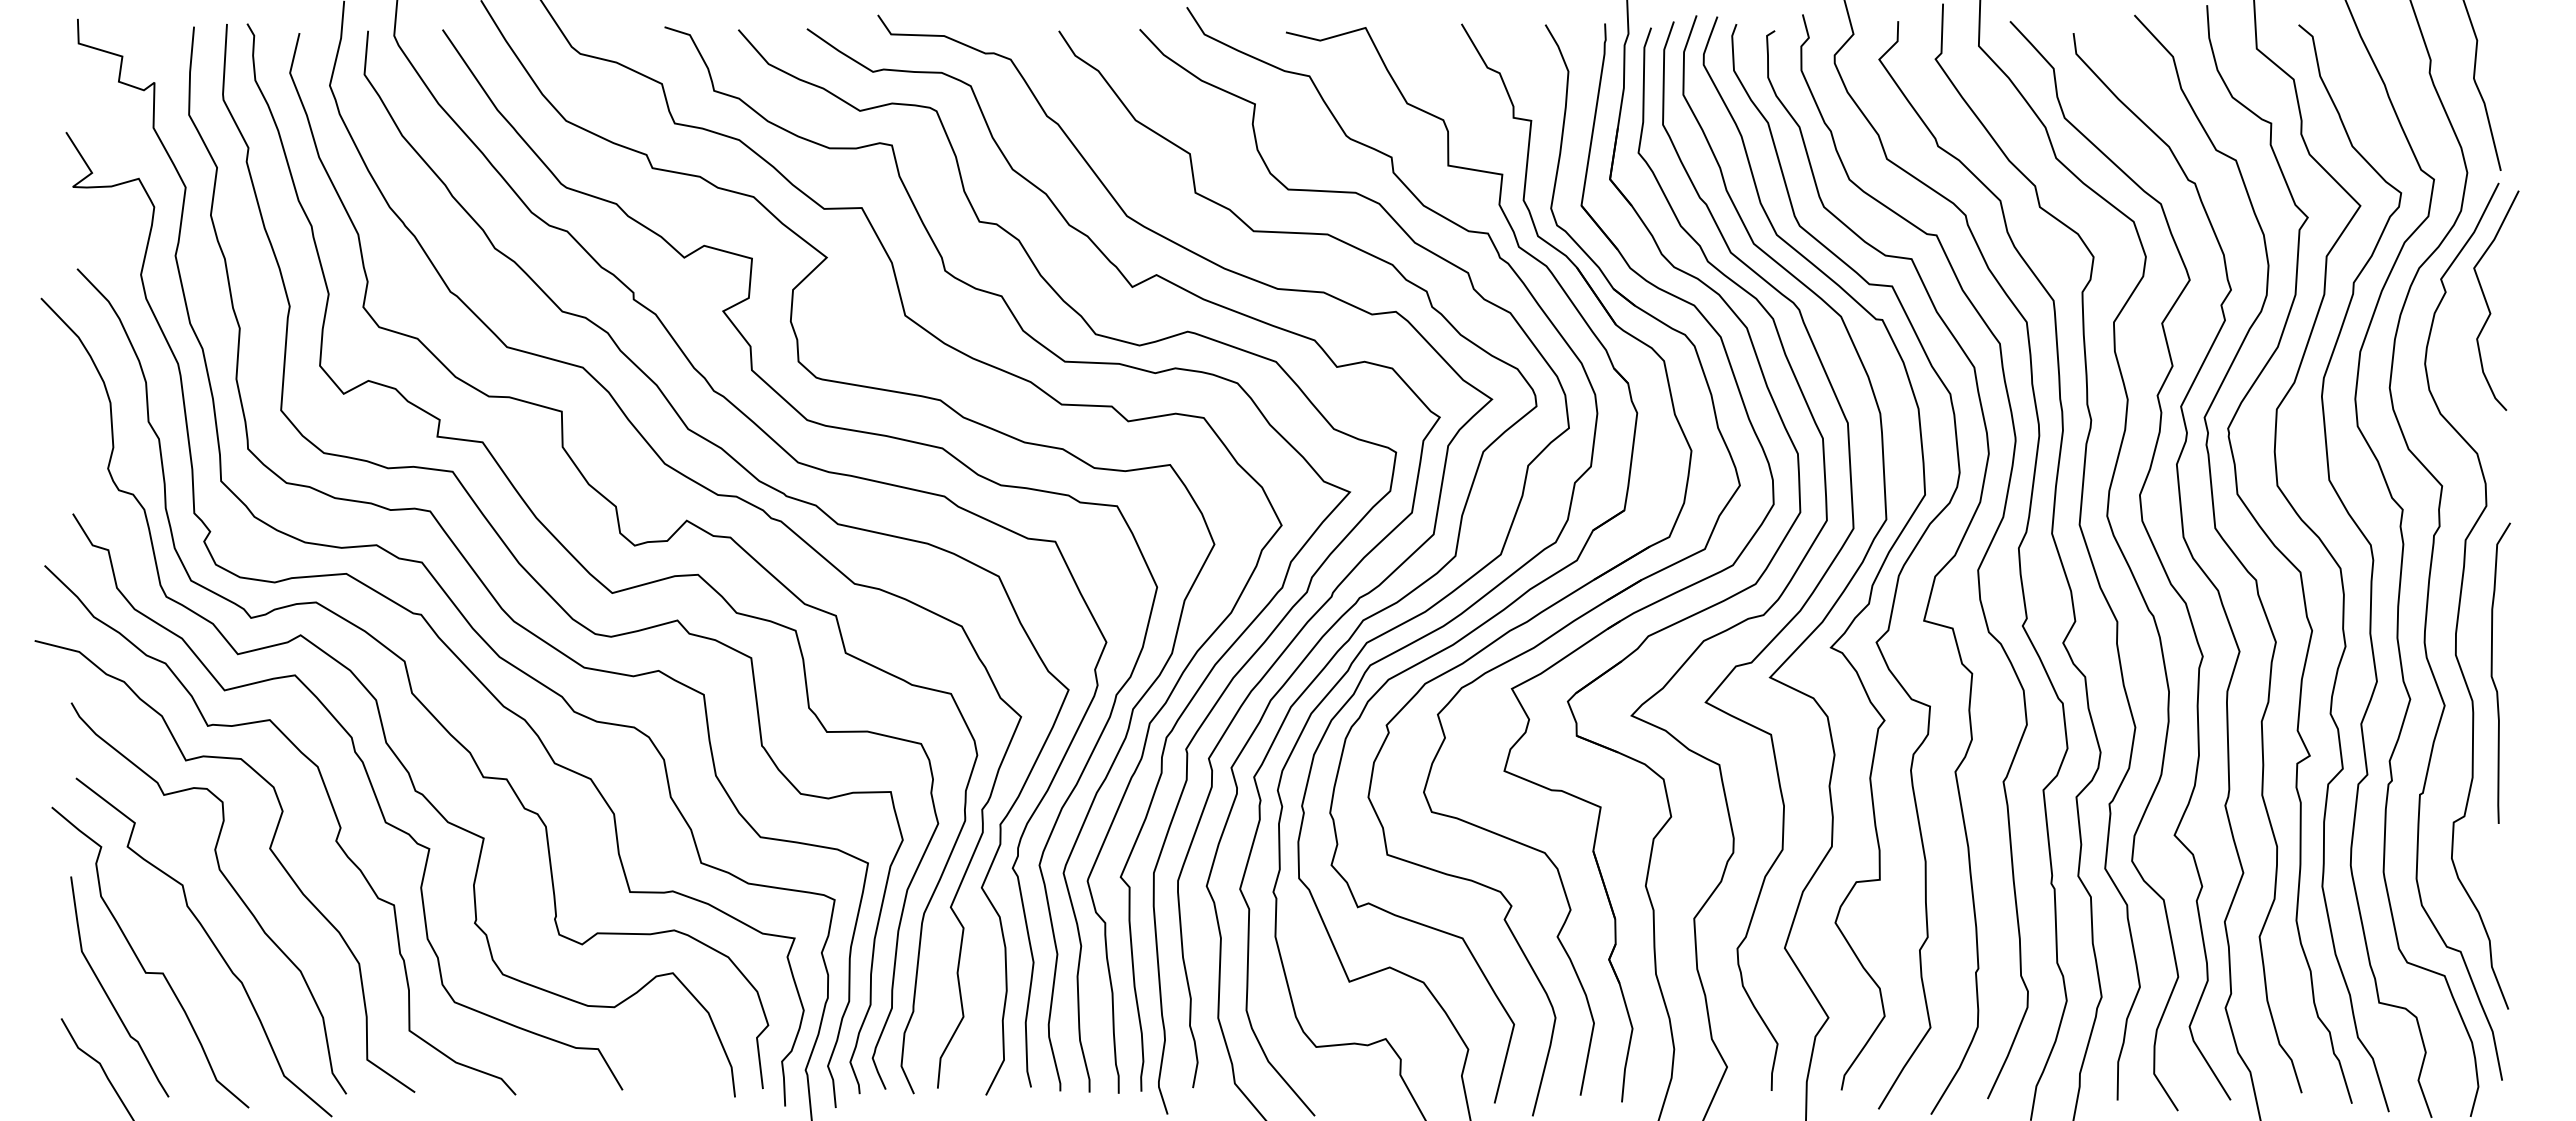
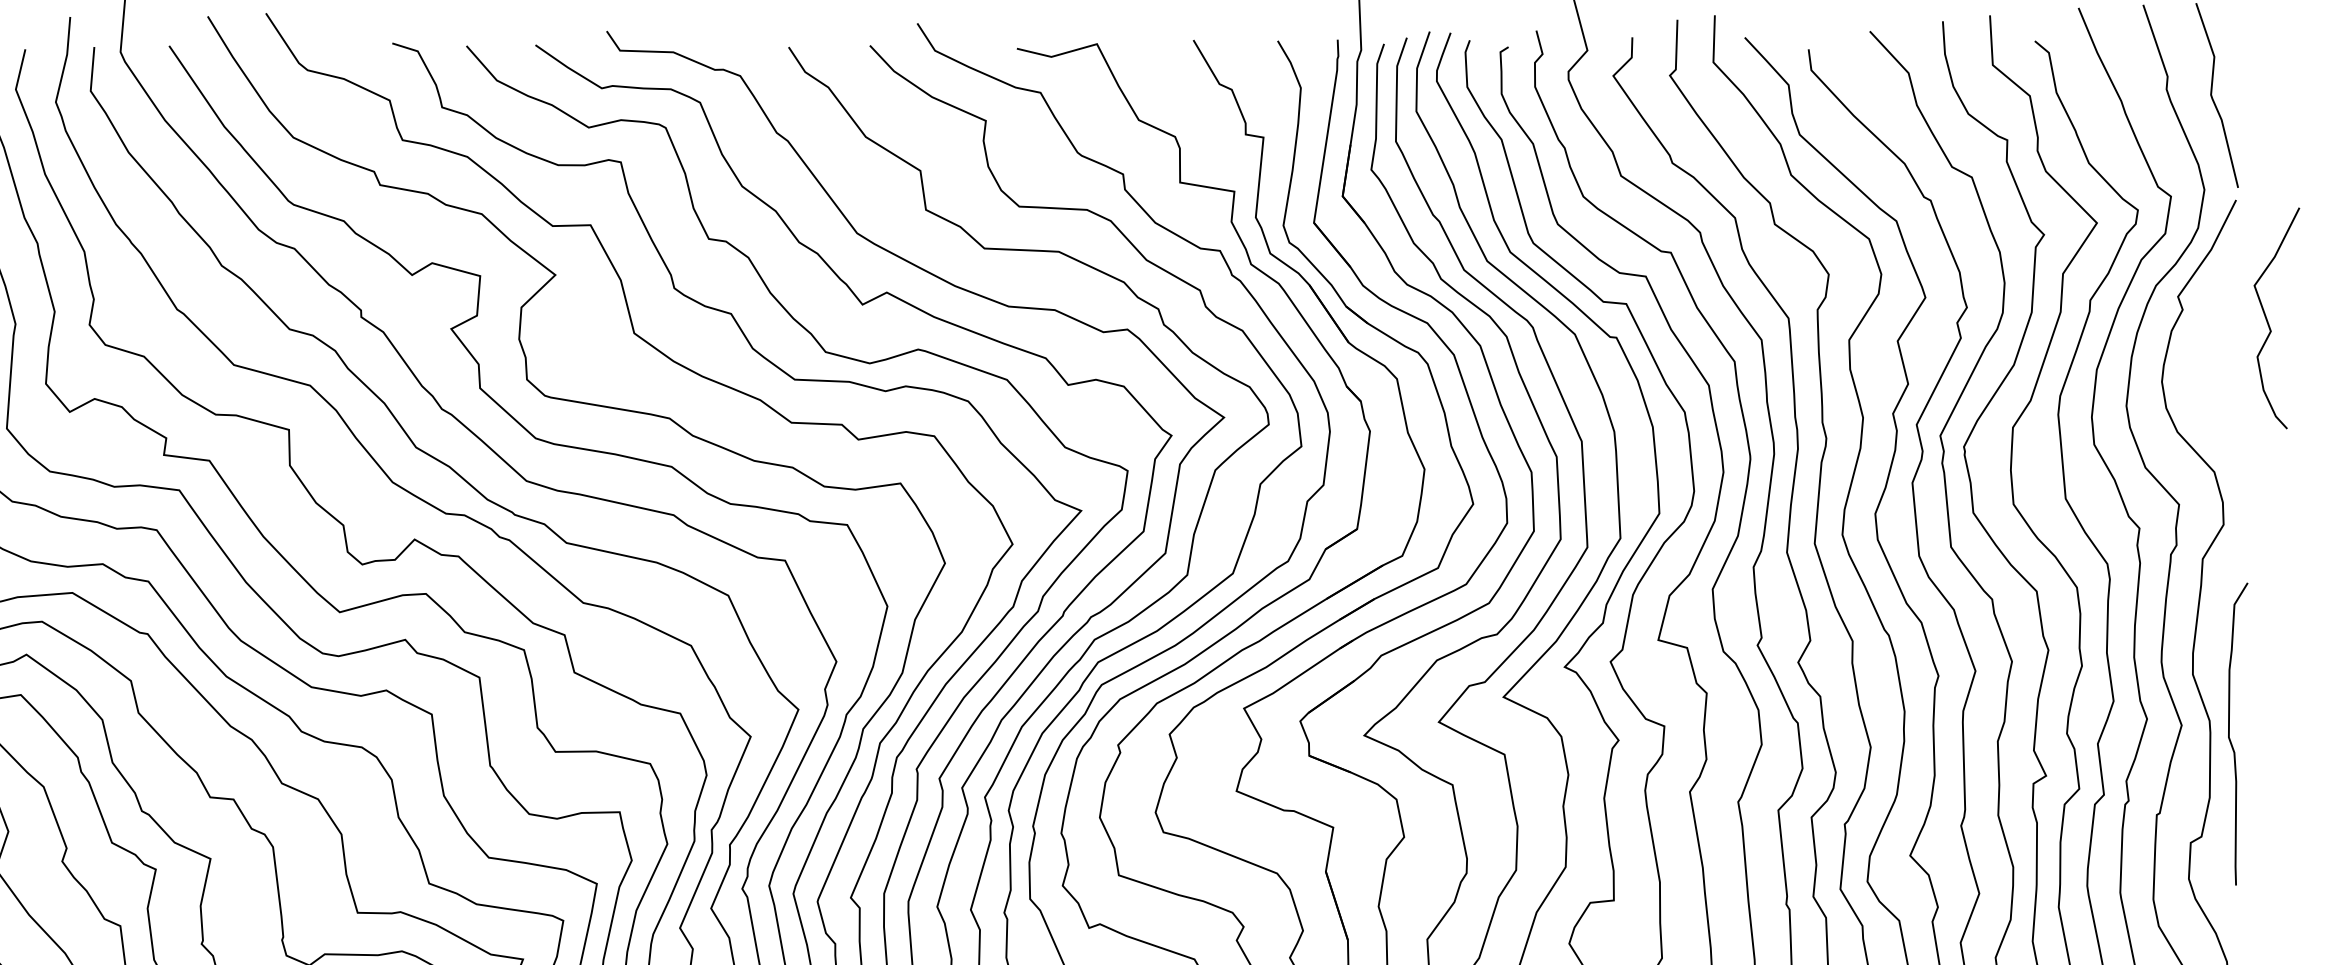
curve: (2488, 304) -> (2268, 322), moved
curve: (2492, 672) -> (2229, 733), moved

